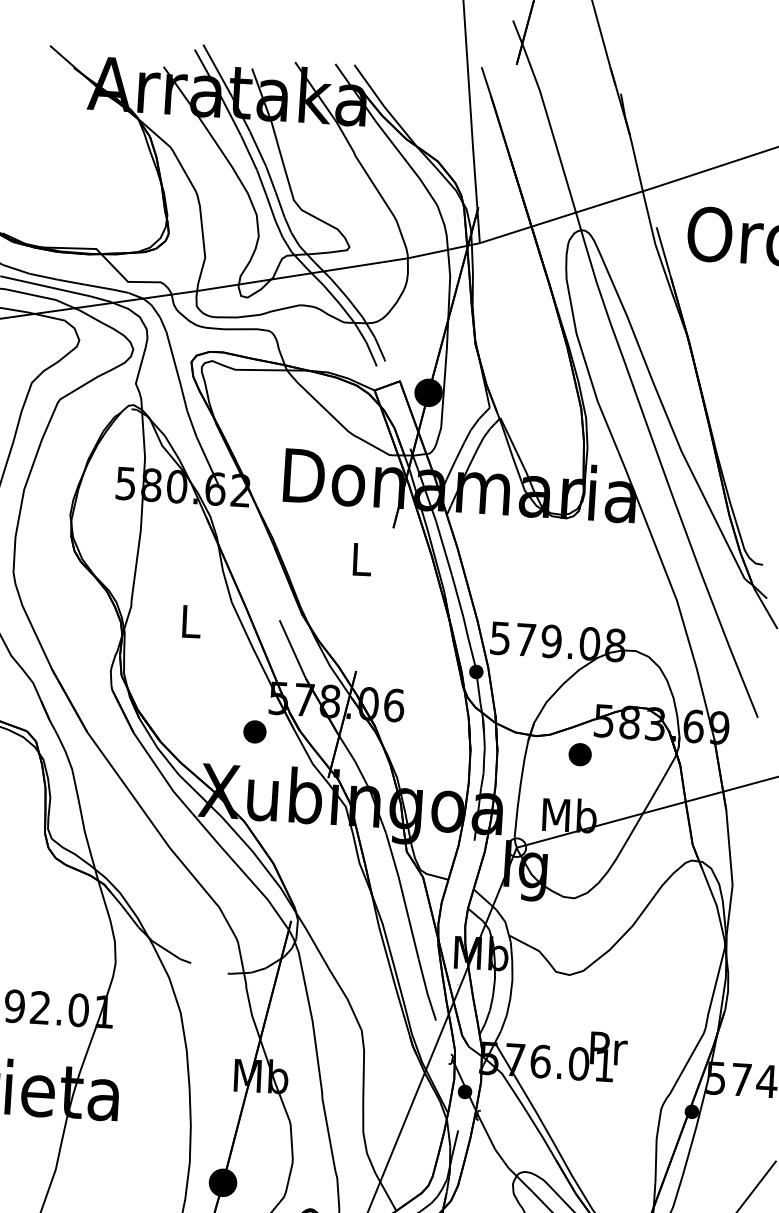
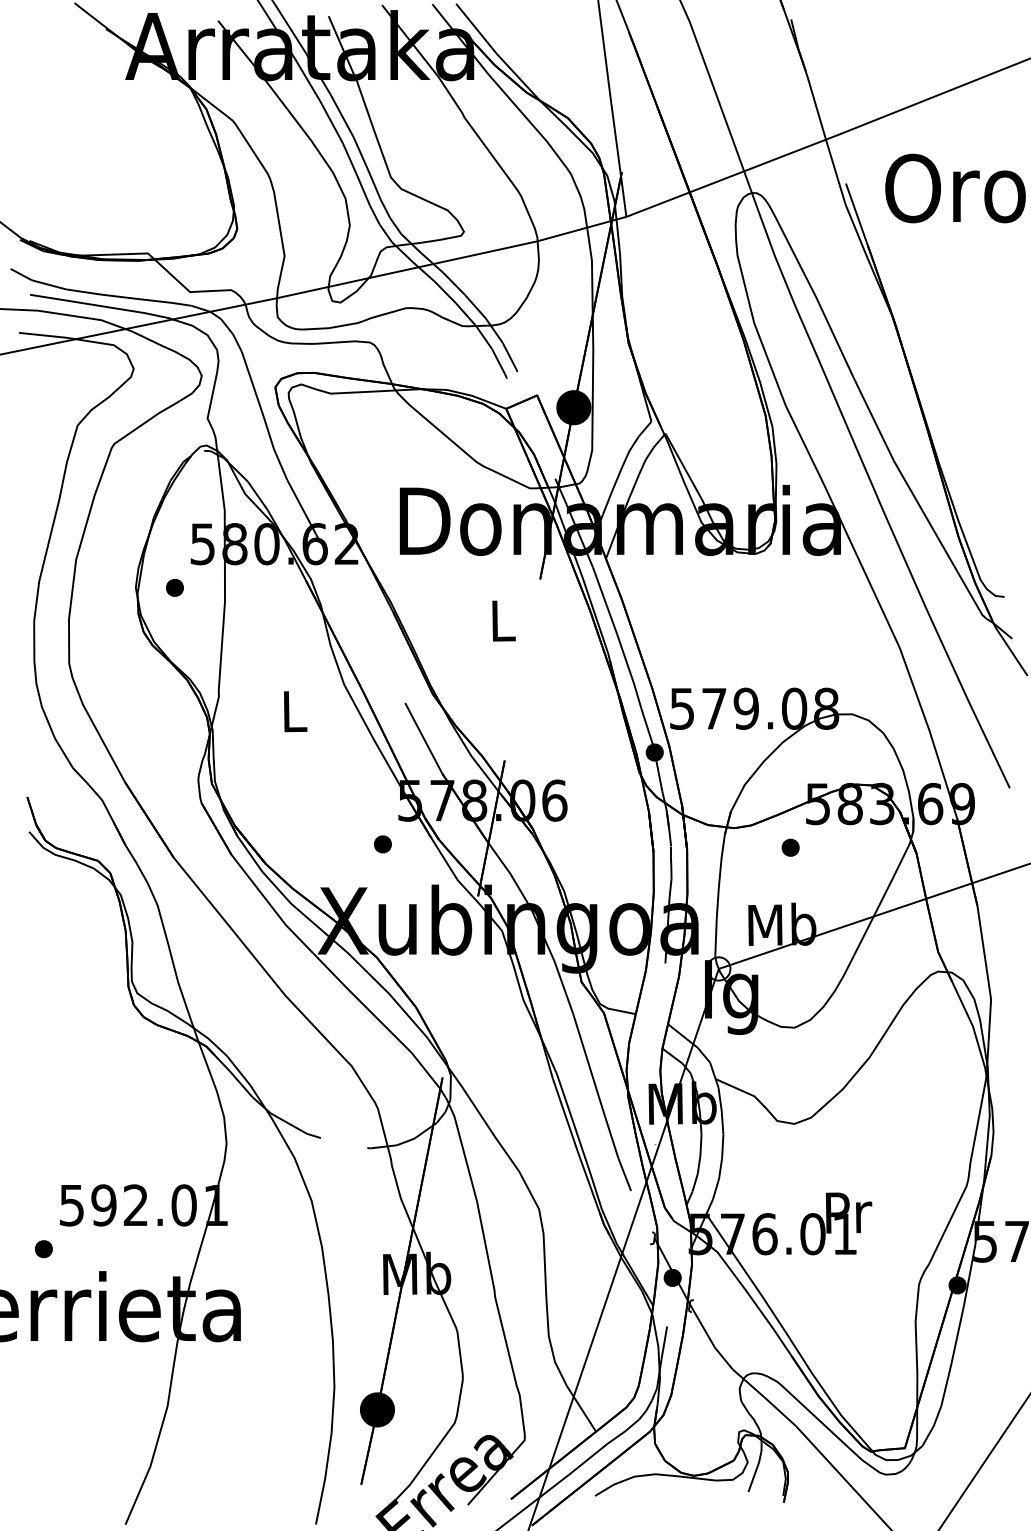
part: (101, 516) -> (174, 587), added
part: (254, 732) -> (382, 844), size x0.62
part: (579, 754) -> (790, 847), size x0.62

